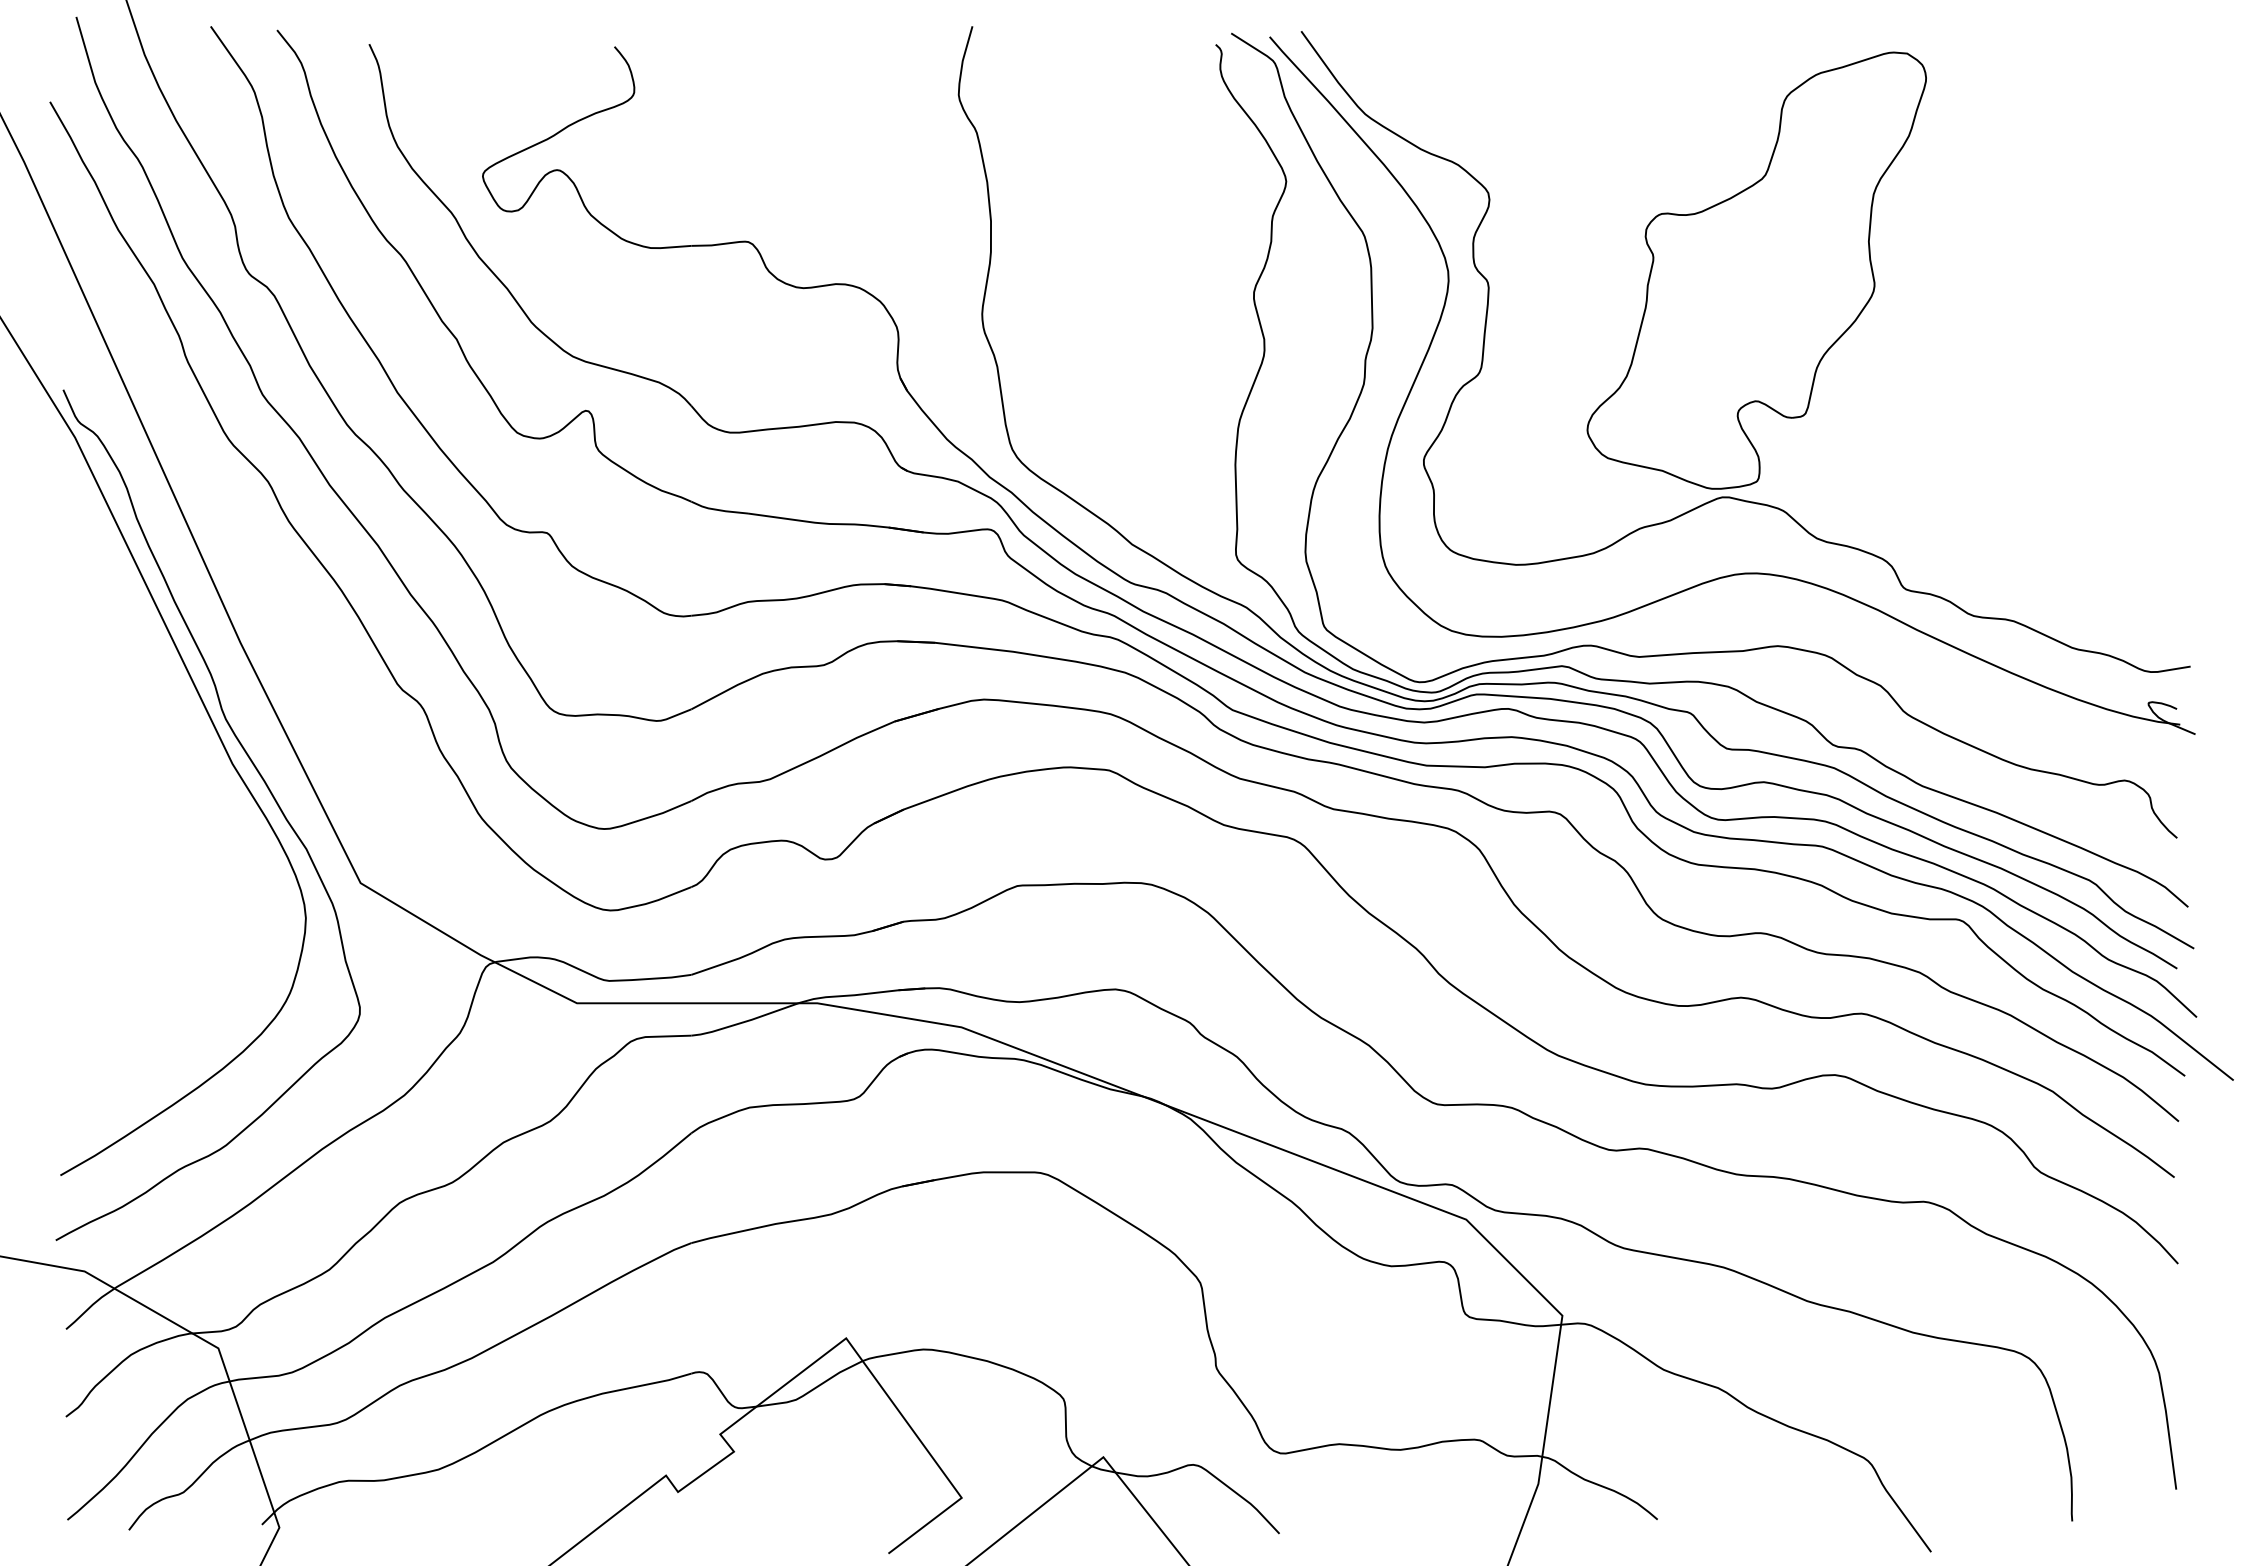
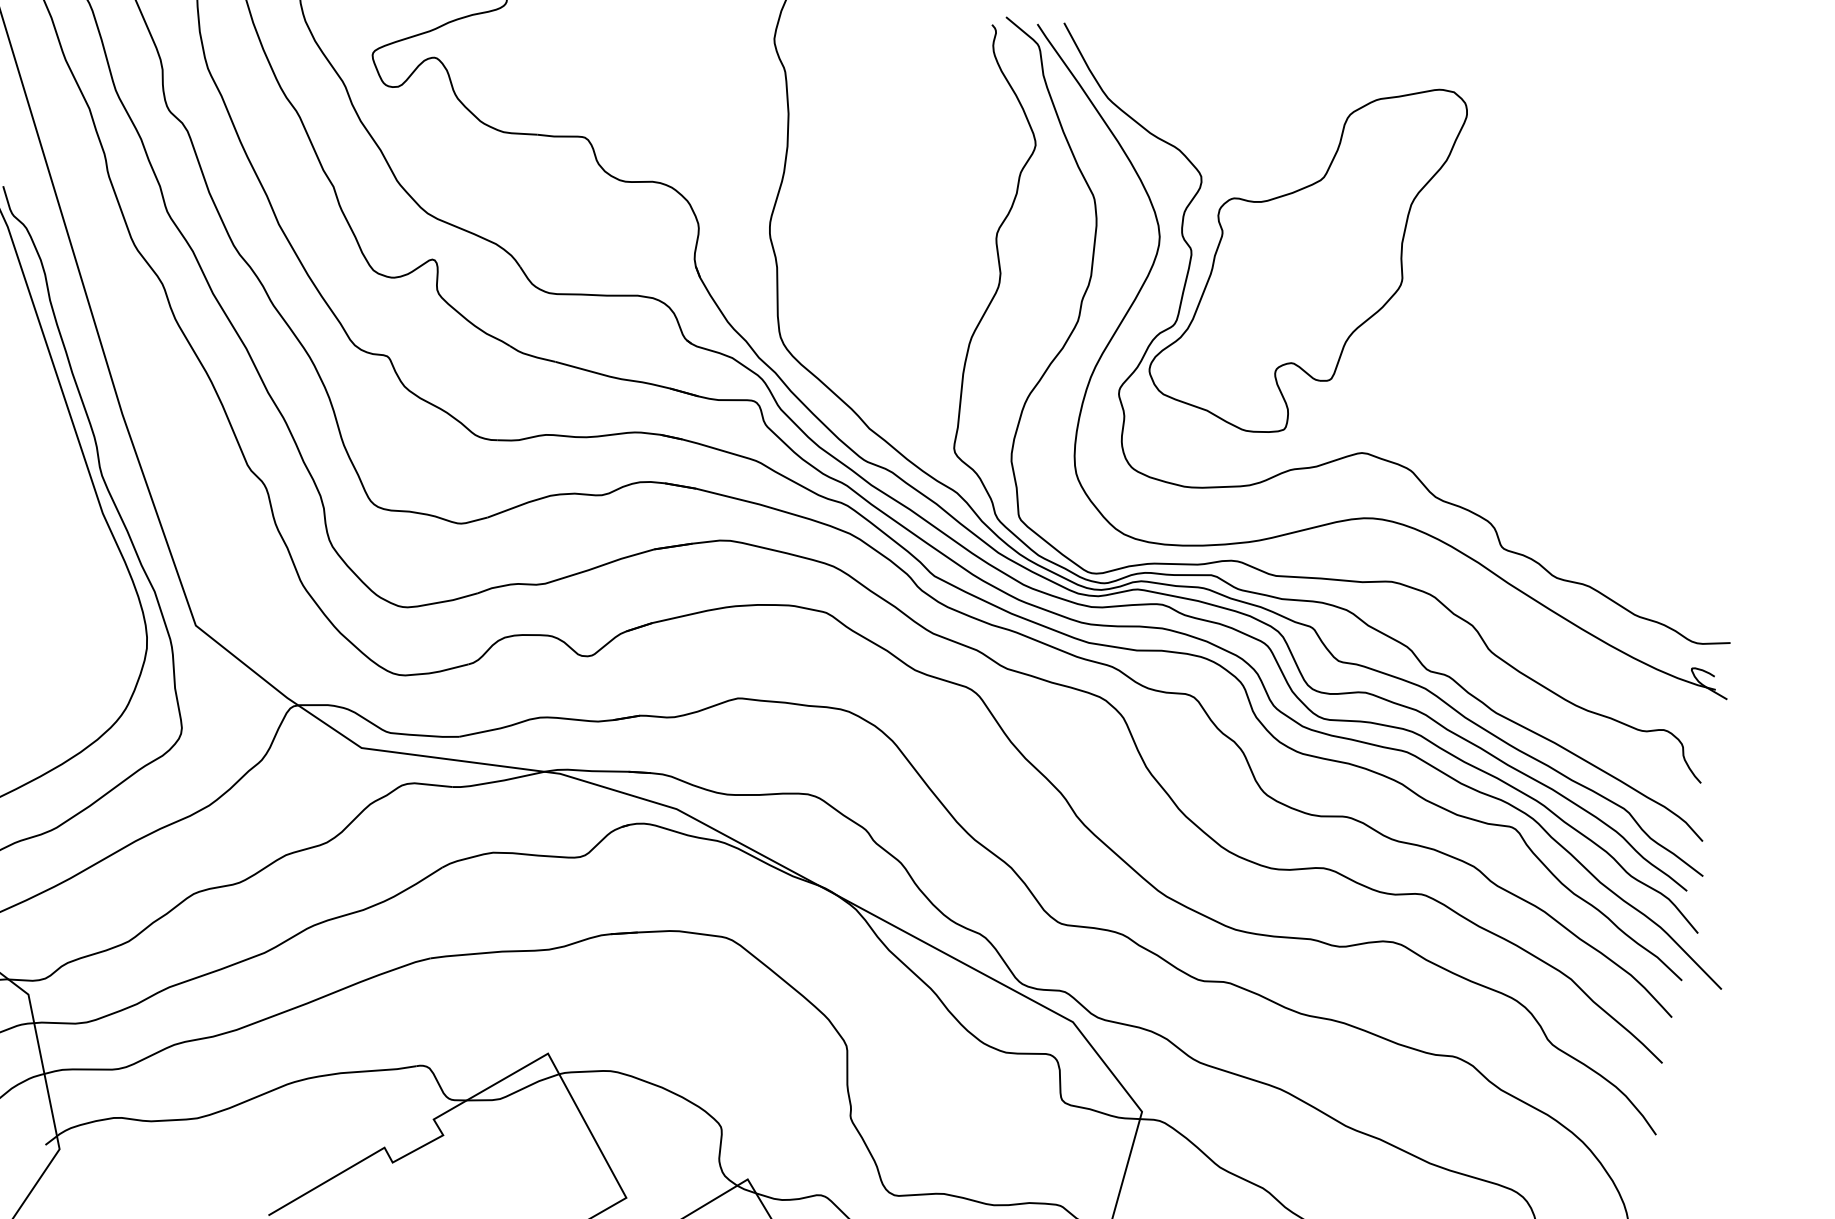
part: (1756, 270) -> (1306, 255), moved

